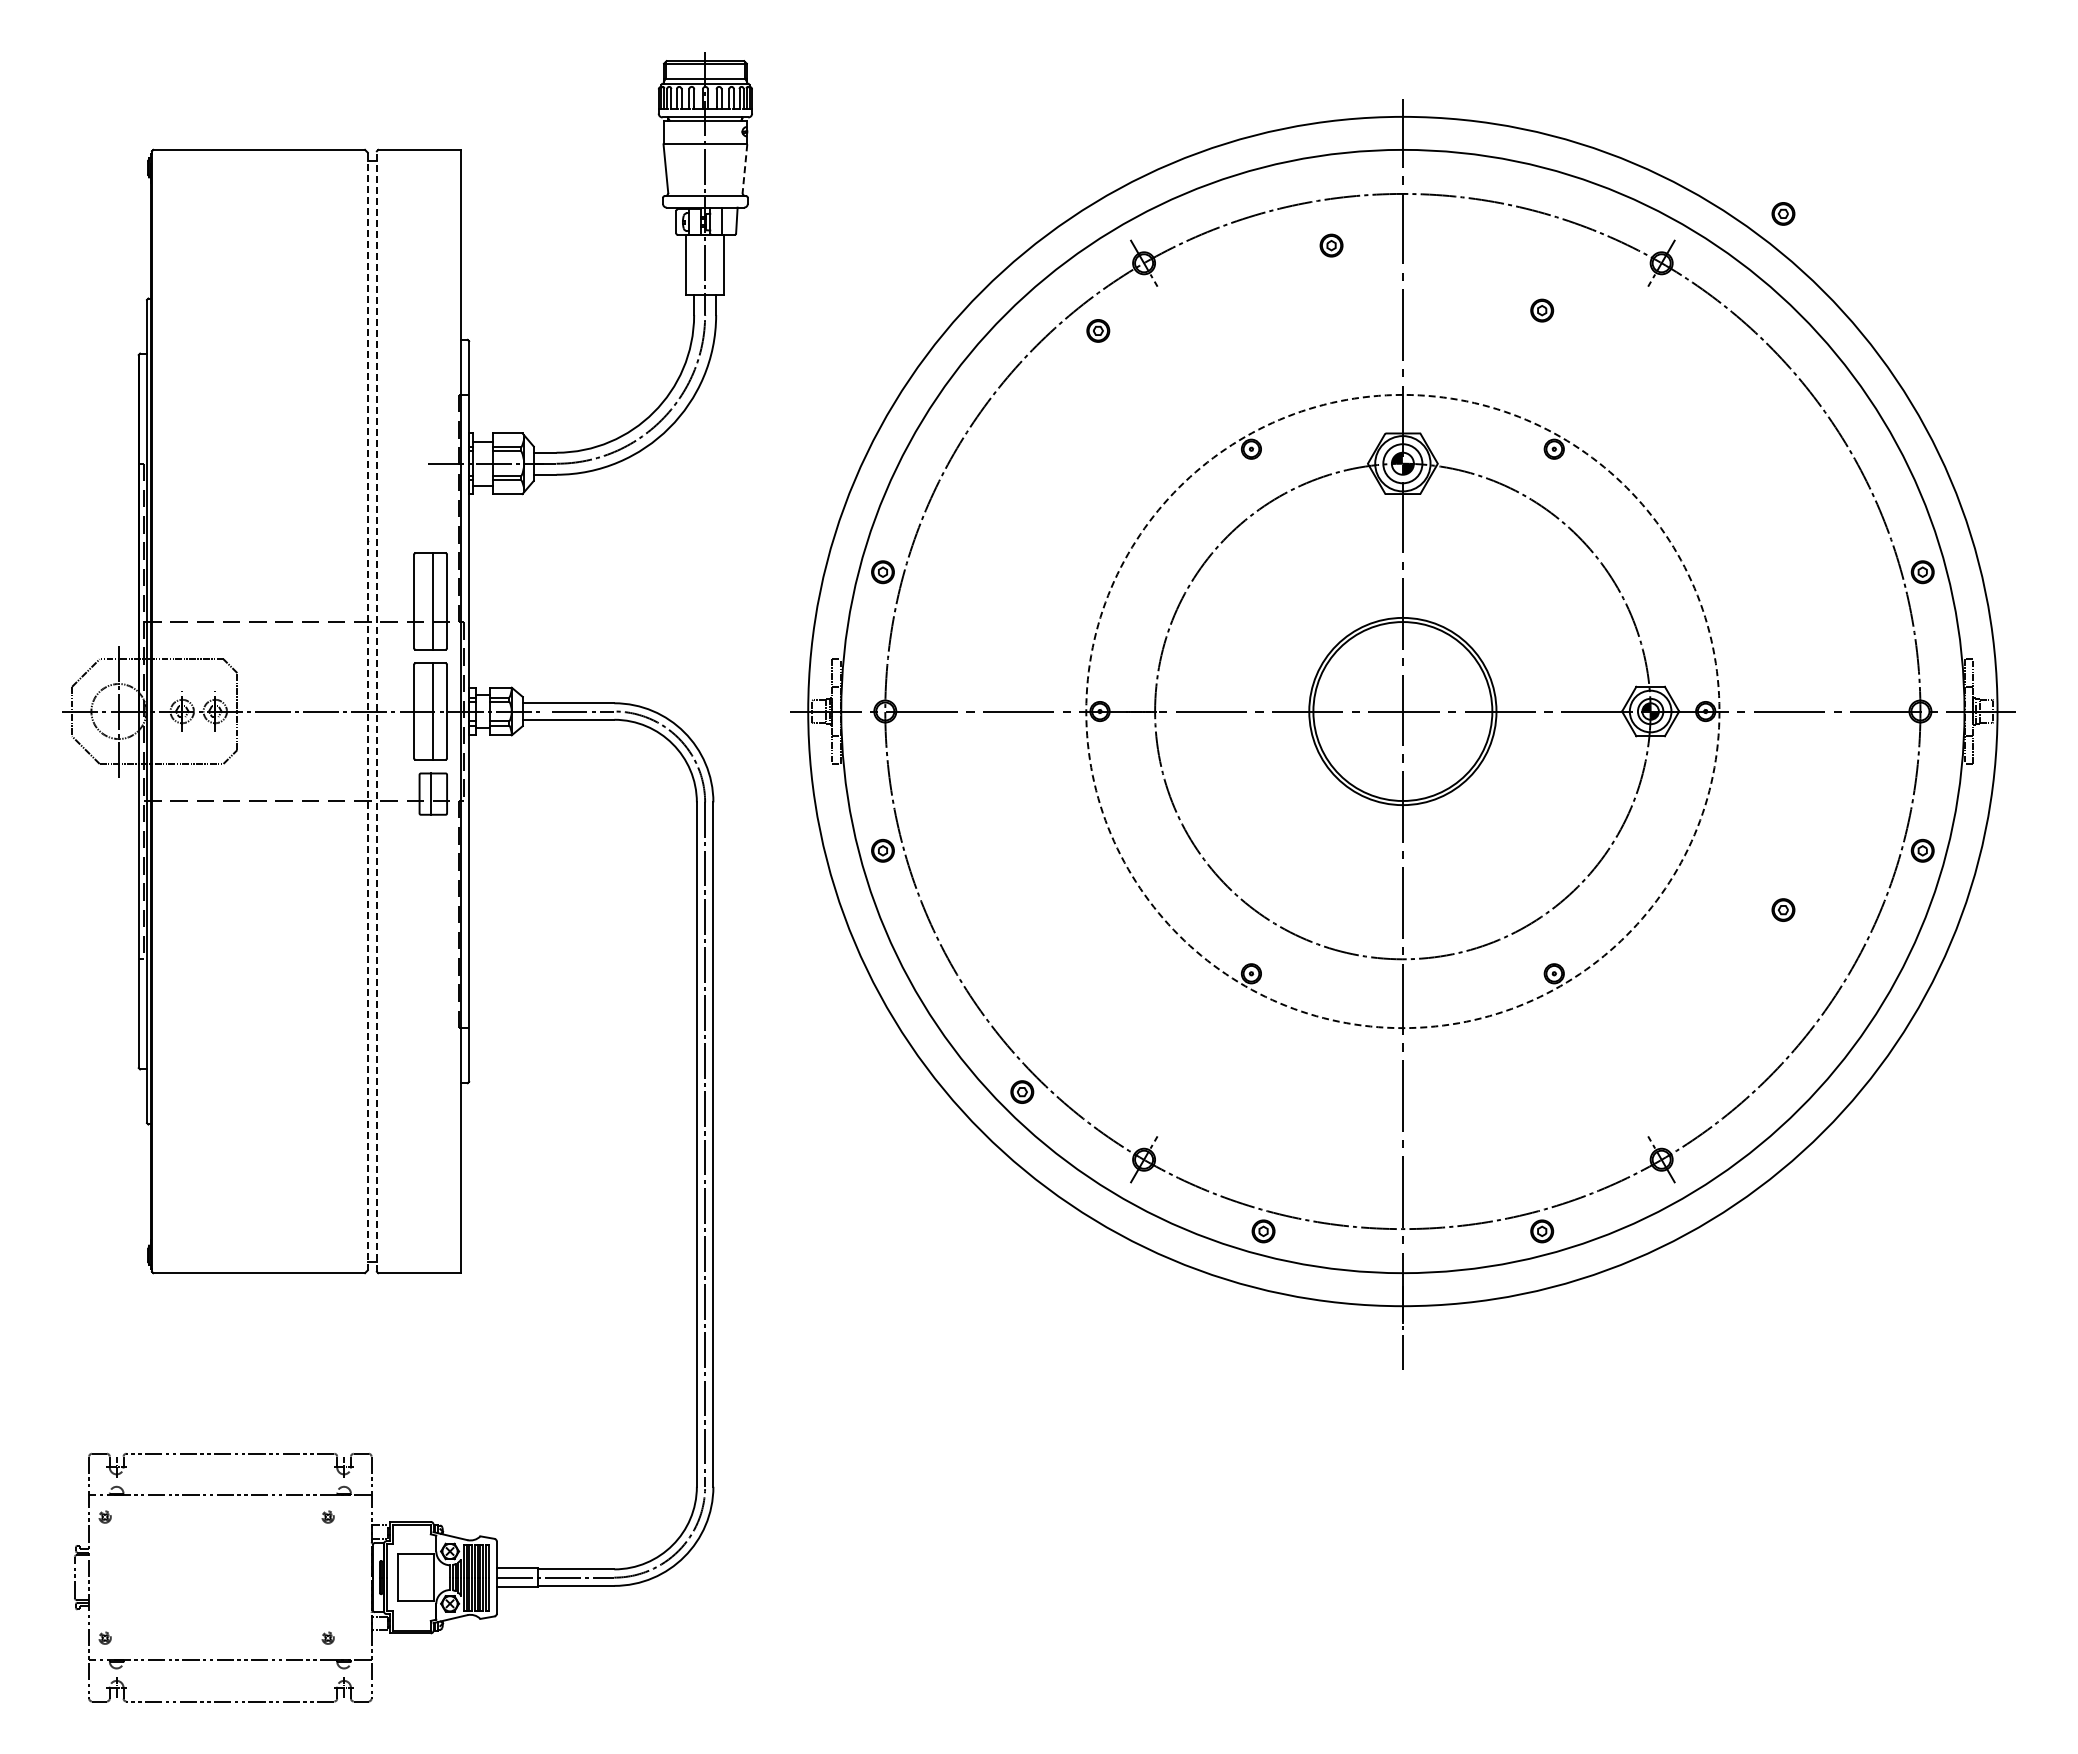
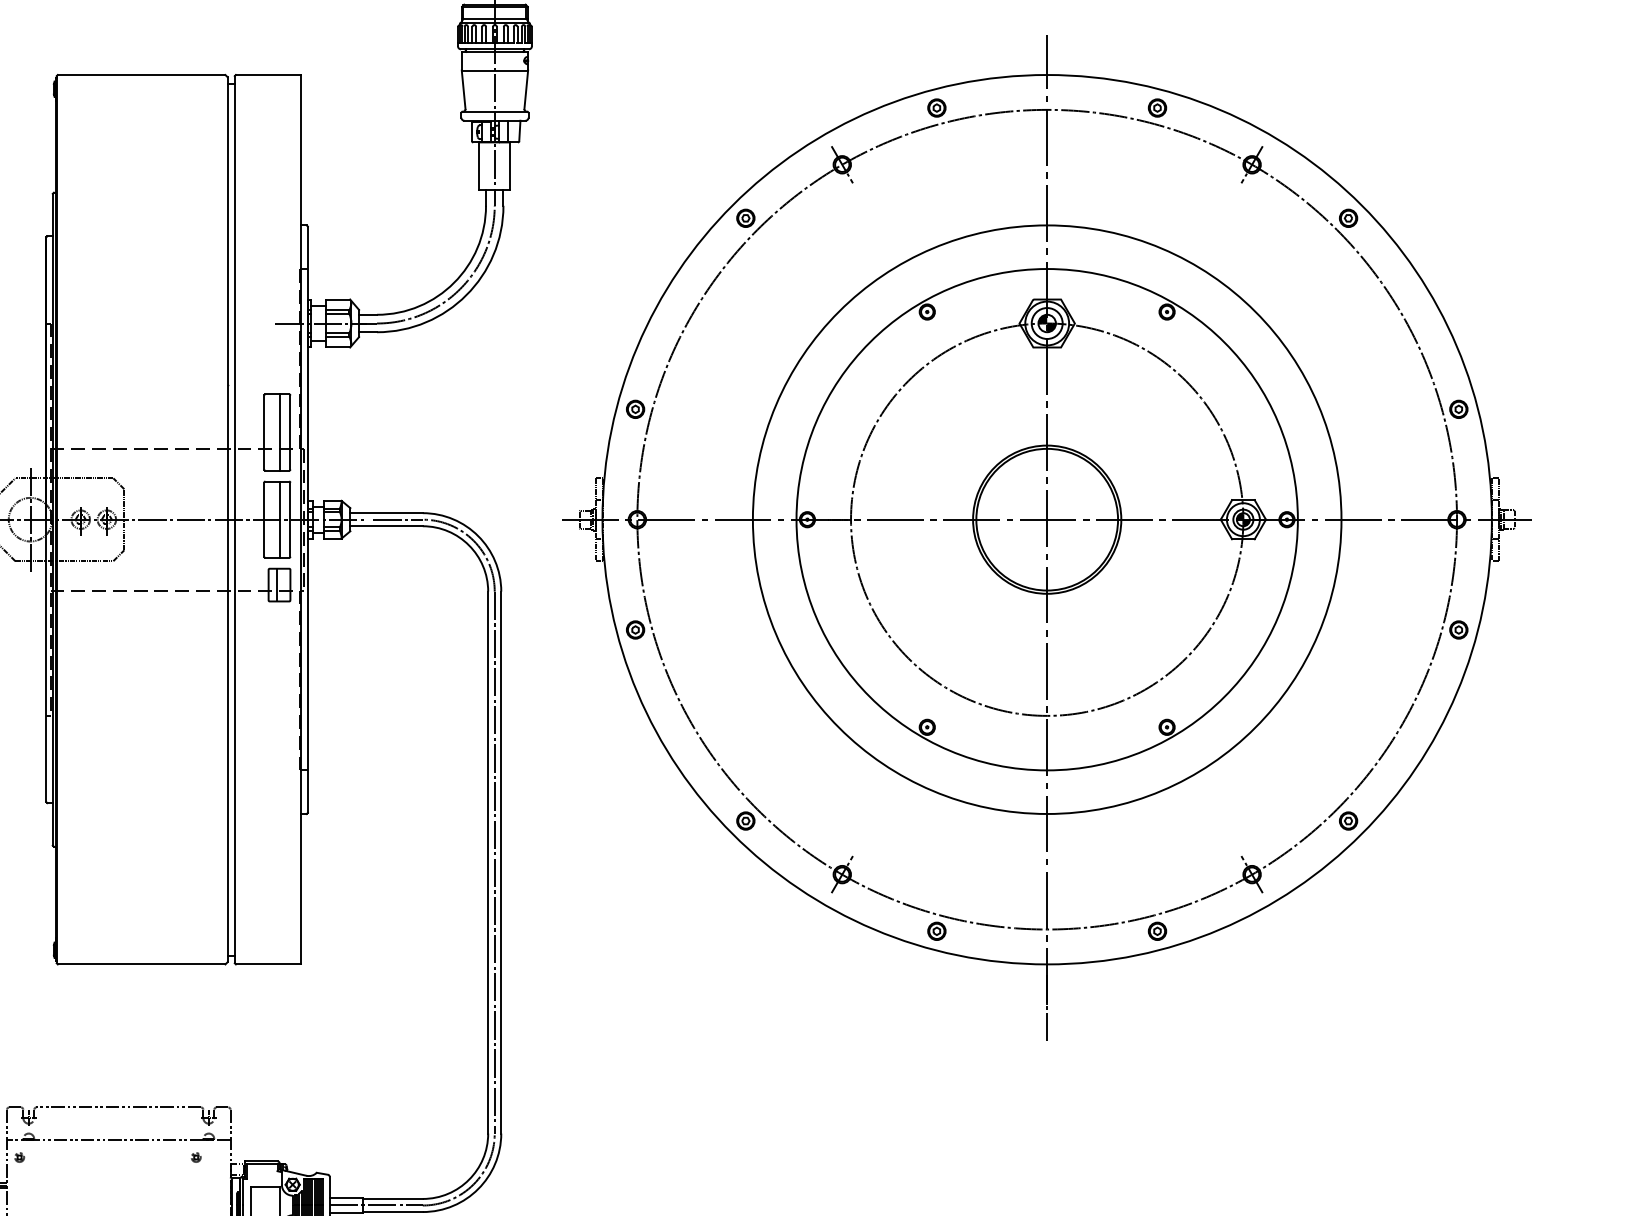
line: (744, 168) -> (525, 89), dashed -> solid
part: (1783, 213) -> (1348, 218), moved
part: (1331, 245) -> (936, 107), moved
part: (1542, 310) -> (1157, 107), moved
part: (1098, 330) -> (746, 218), moved
line: (367, 711) -> (227, 519), dashed -> solid
line: (376, 711) -> (234, 519), dashed -> solid
circle: (1402, 711) -> (1046, 519), dashed -> solid
circle: (1402, 711) -> (1046, 519), size x0.62
part: (1783, 909) -> (1348, 820), moved

